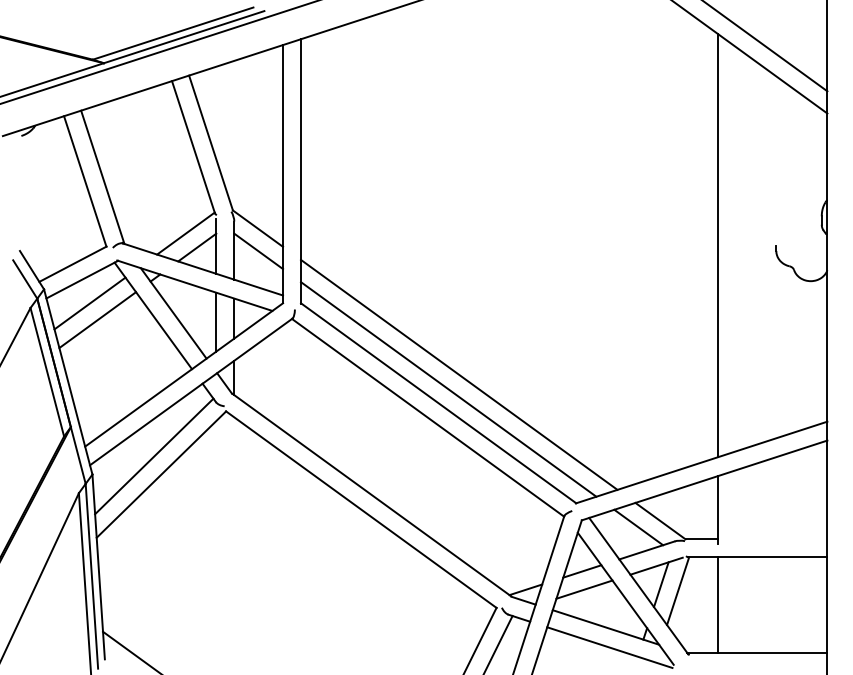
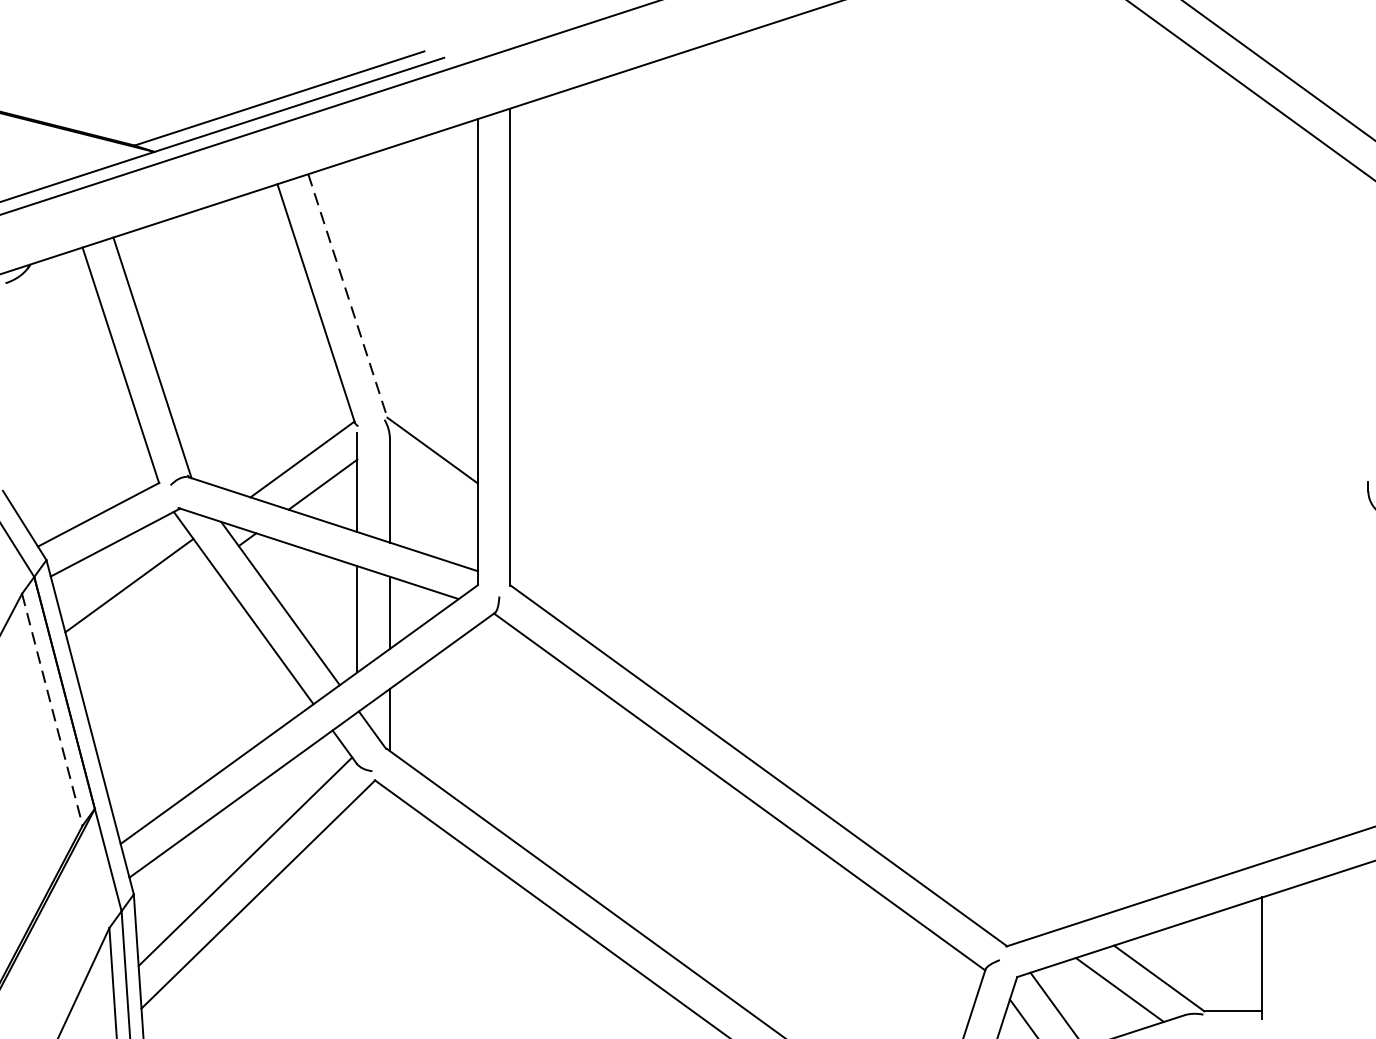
line: (211, 143) -> (348, 296), solid -> dashed
line: (717, 245) -> (1262, 480), removed
line: (258, 251) -> (433, 491), removed
line: (97, 320) -> (142, 616), removed
line: (47, 372) -> (52, 710), solid -> dashed
line: (459, 374) -> (796, 713), removed
line: (448, 389) -> (776, 740), removed

